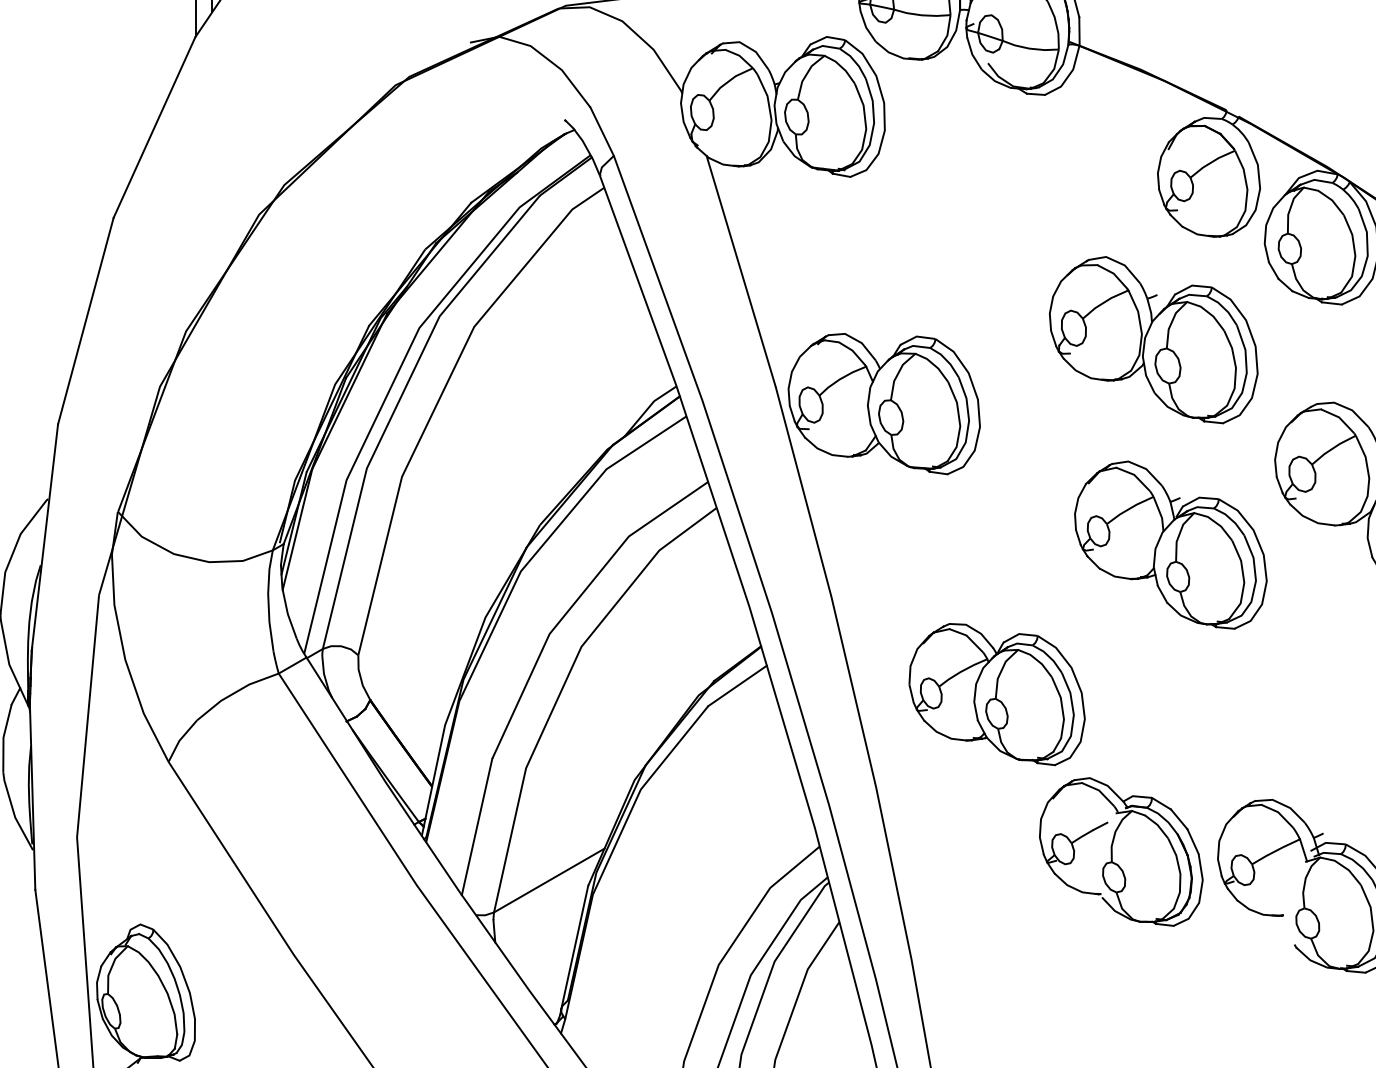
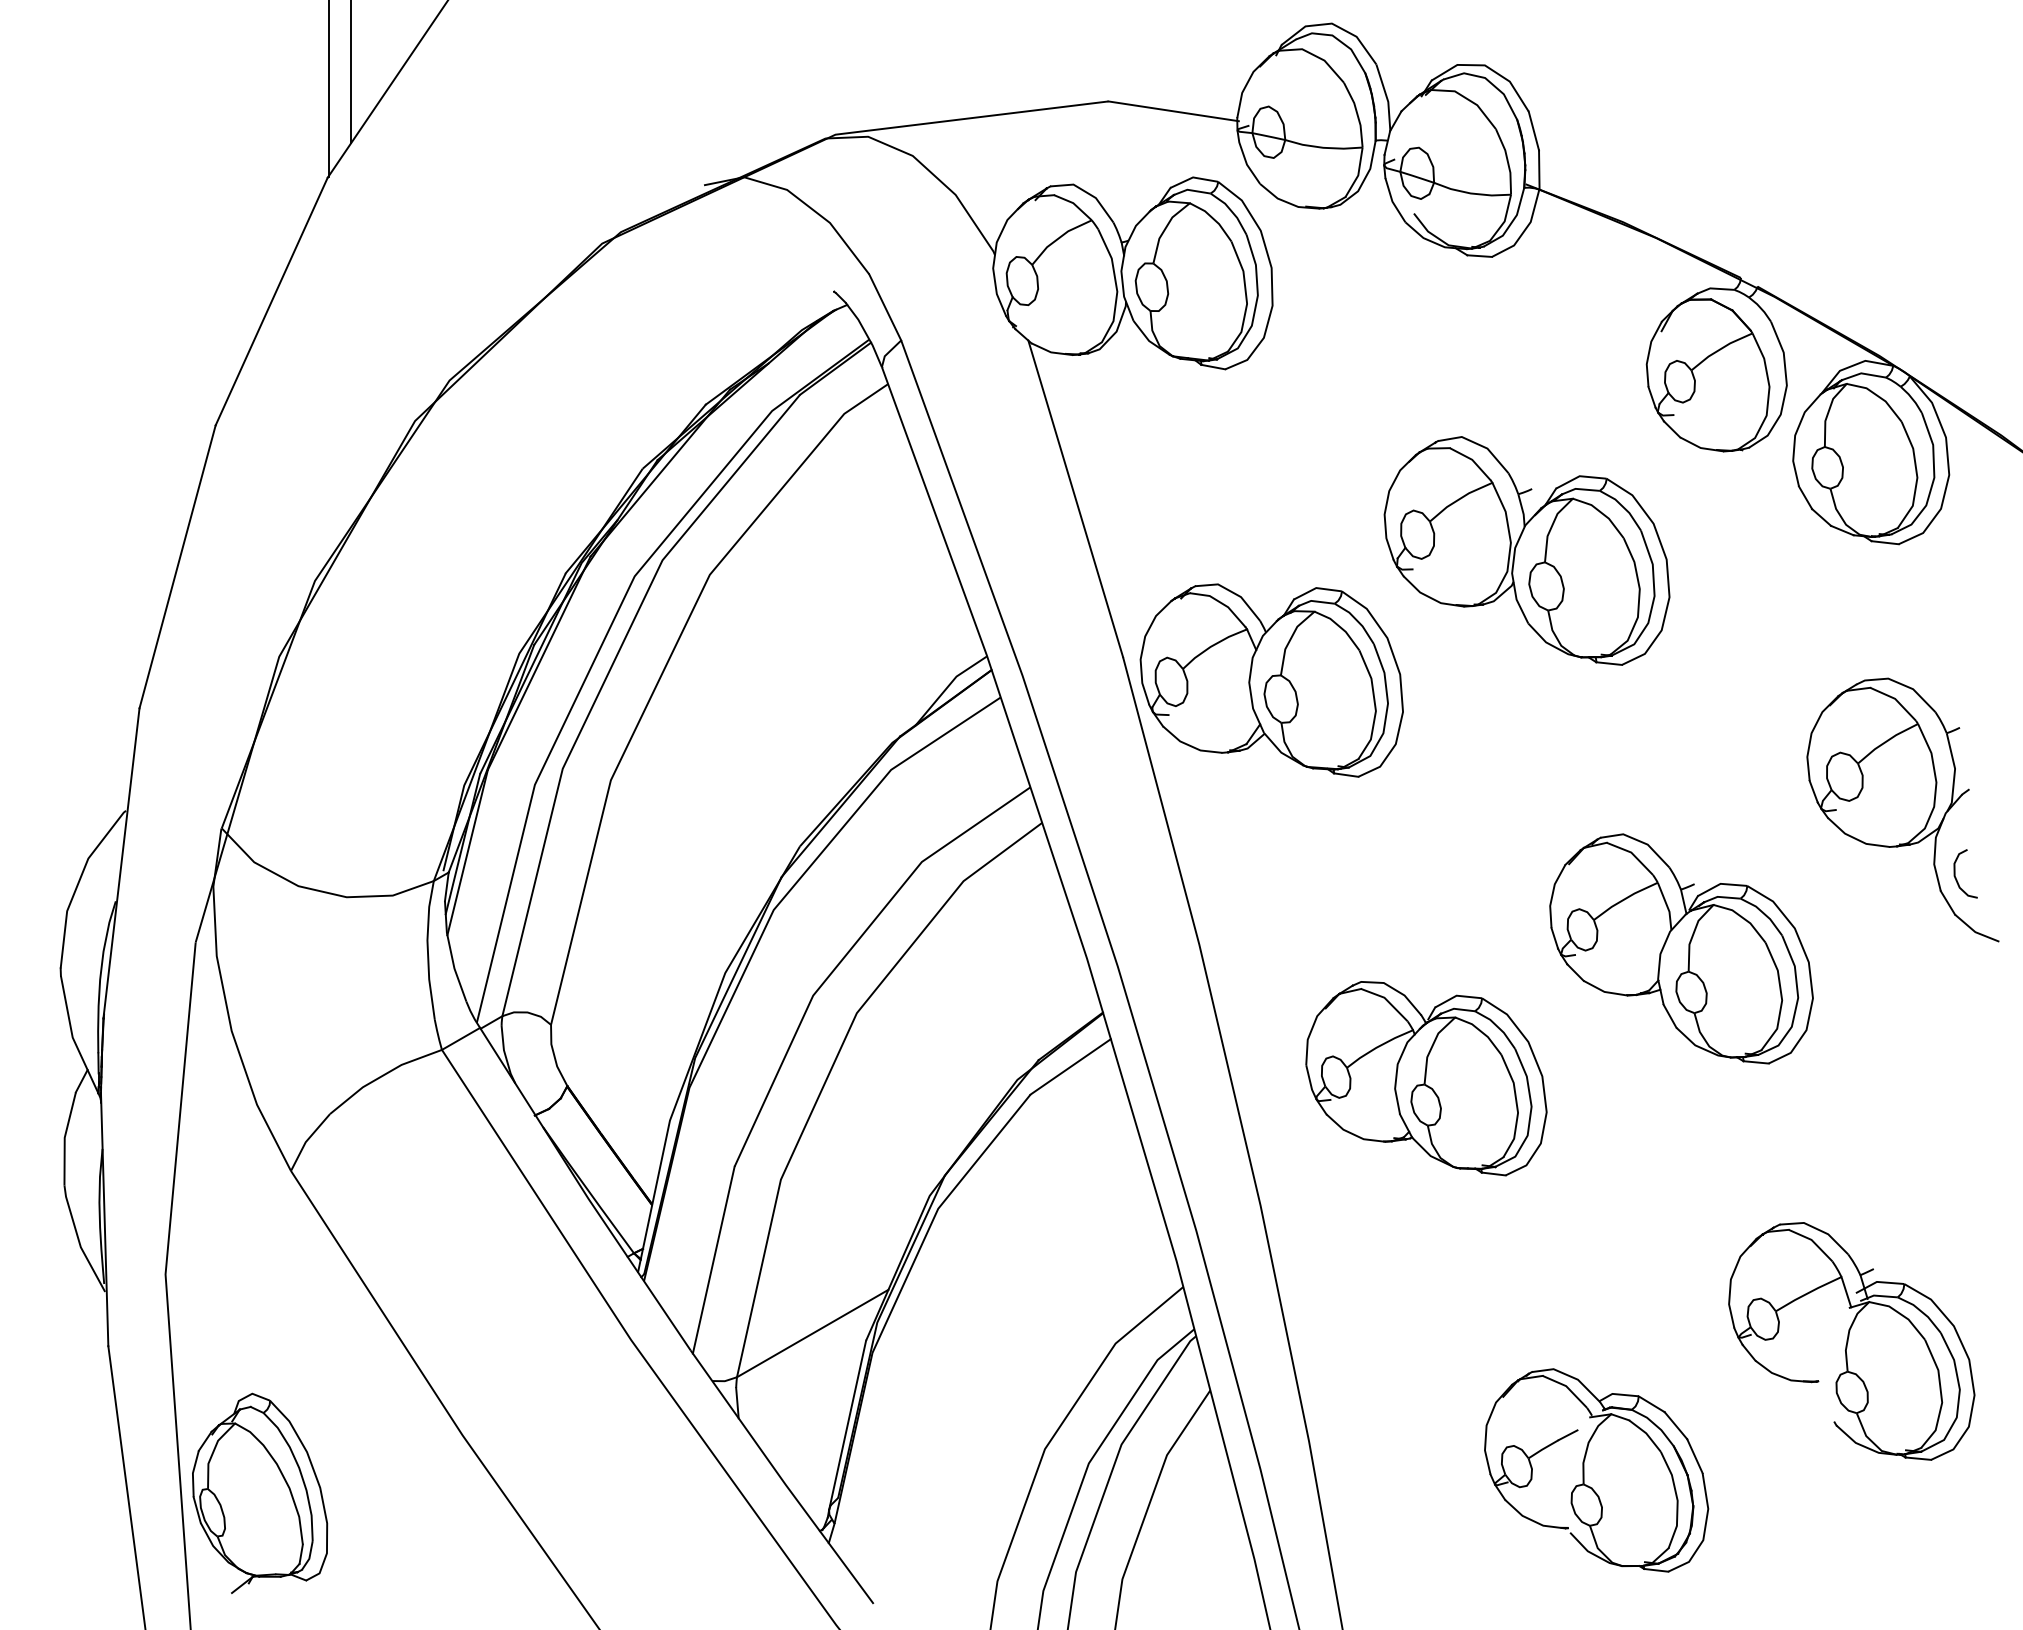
part: (1153, 339) -> (1526, 550), moved
part: (1170, 544) -> (1681, 948), moved
part: (1121, 852) -> (1596, 1470), moved

